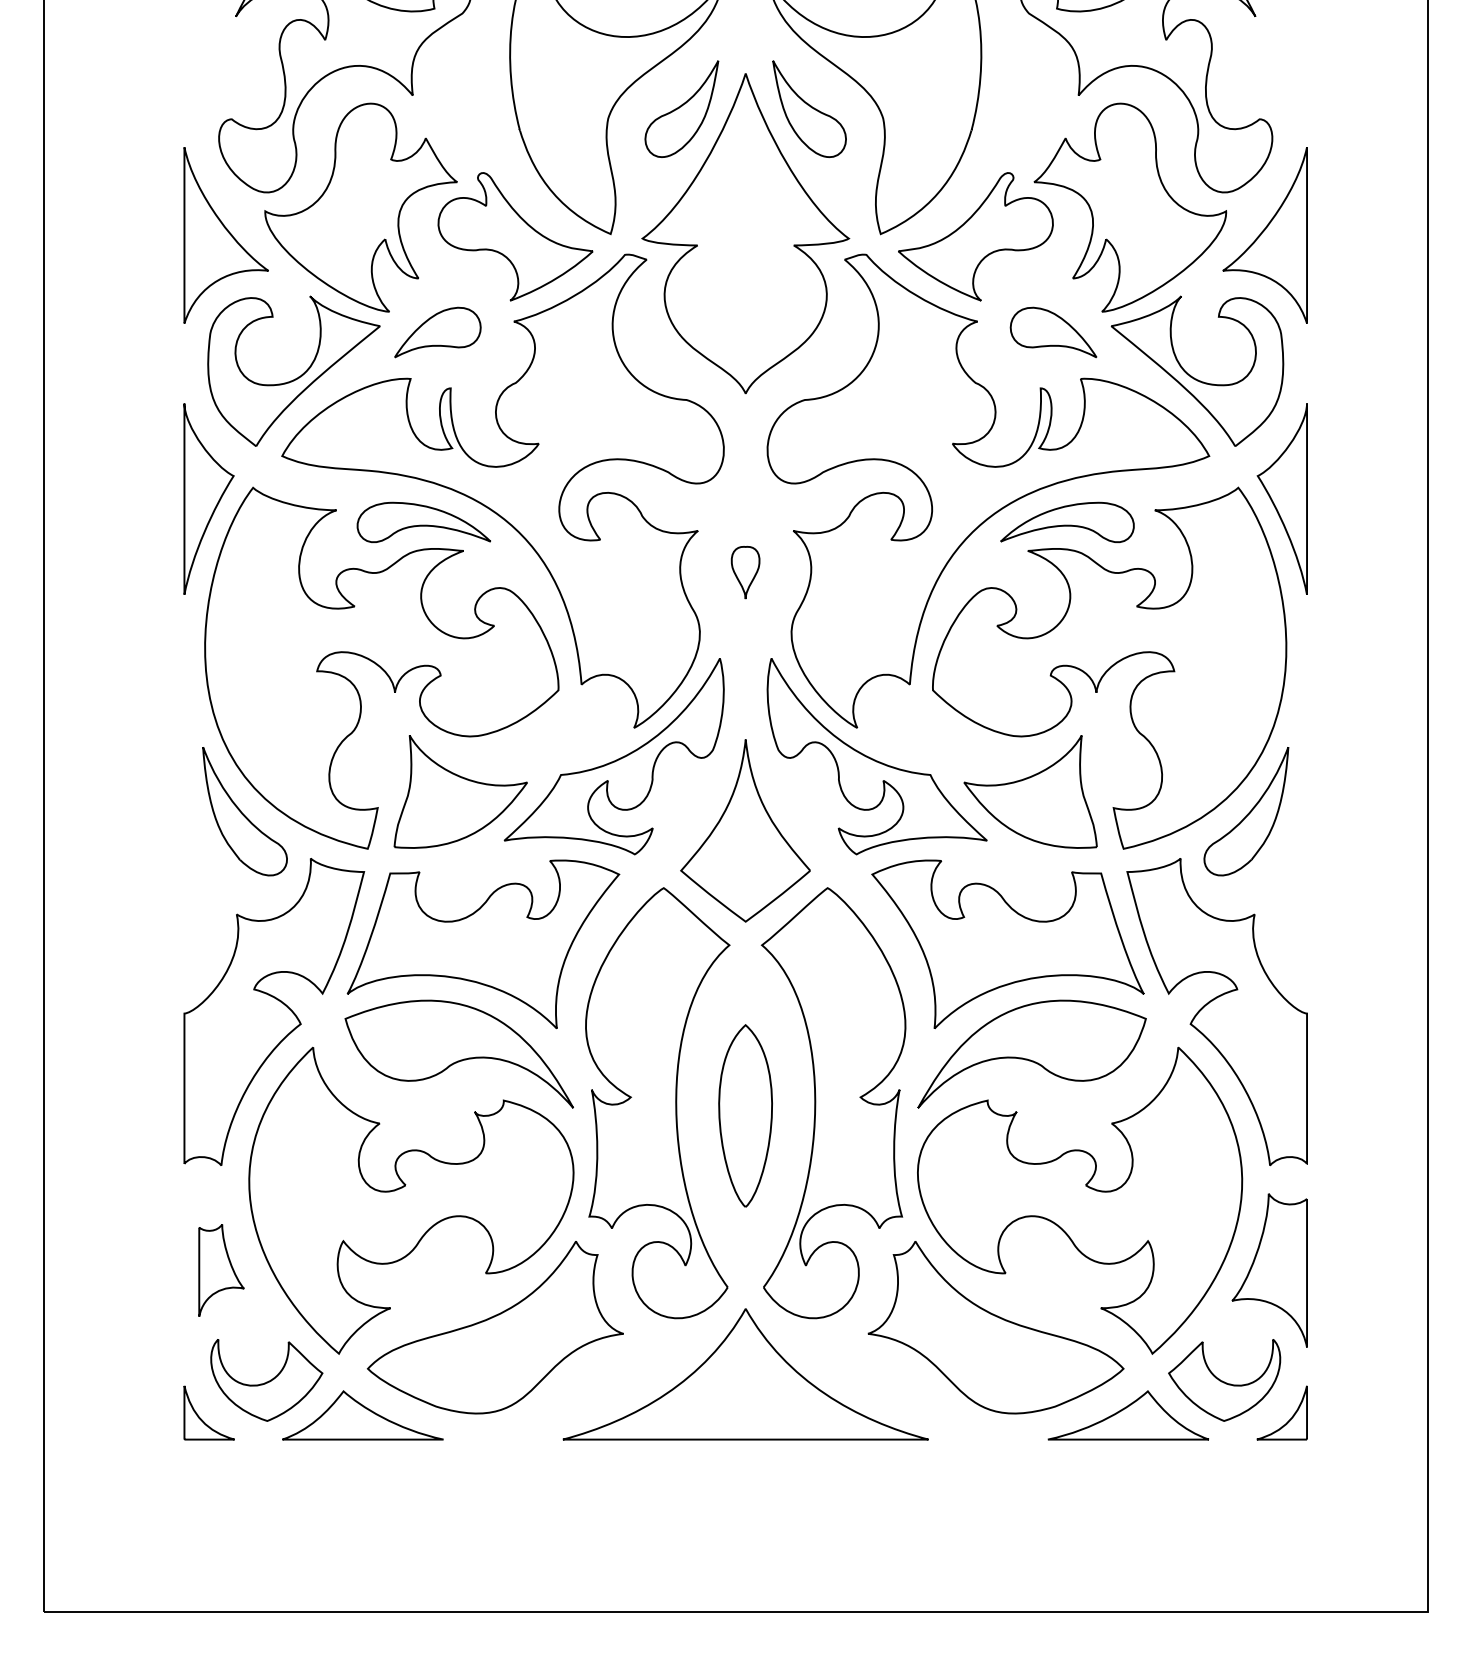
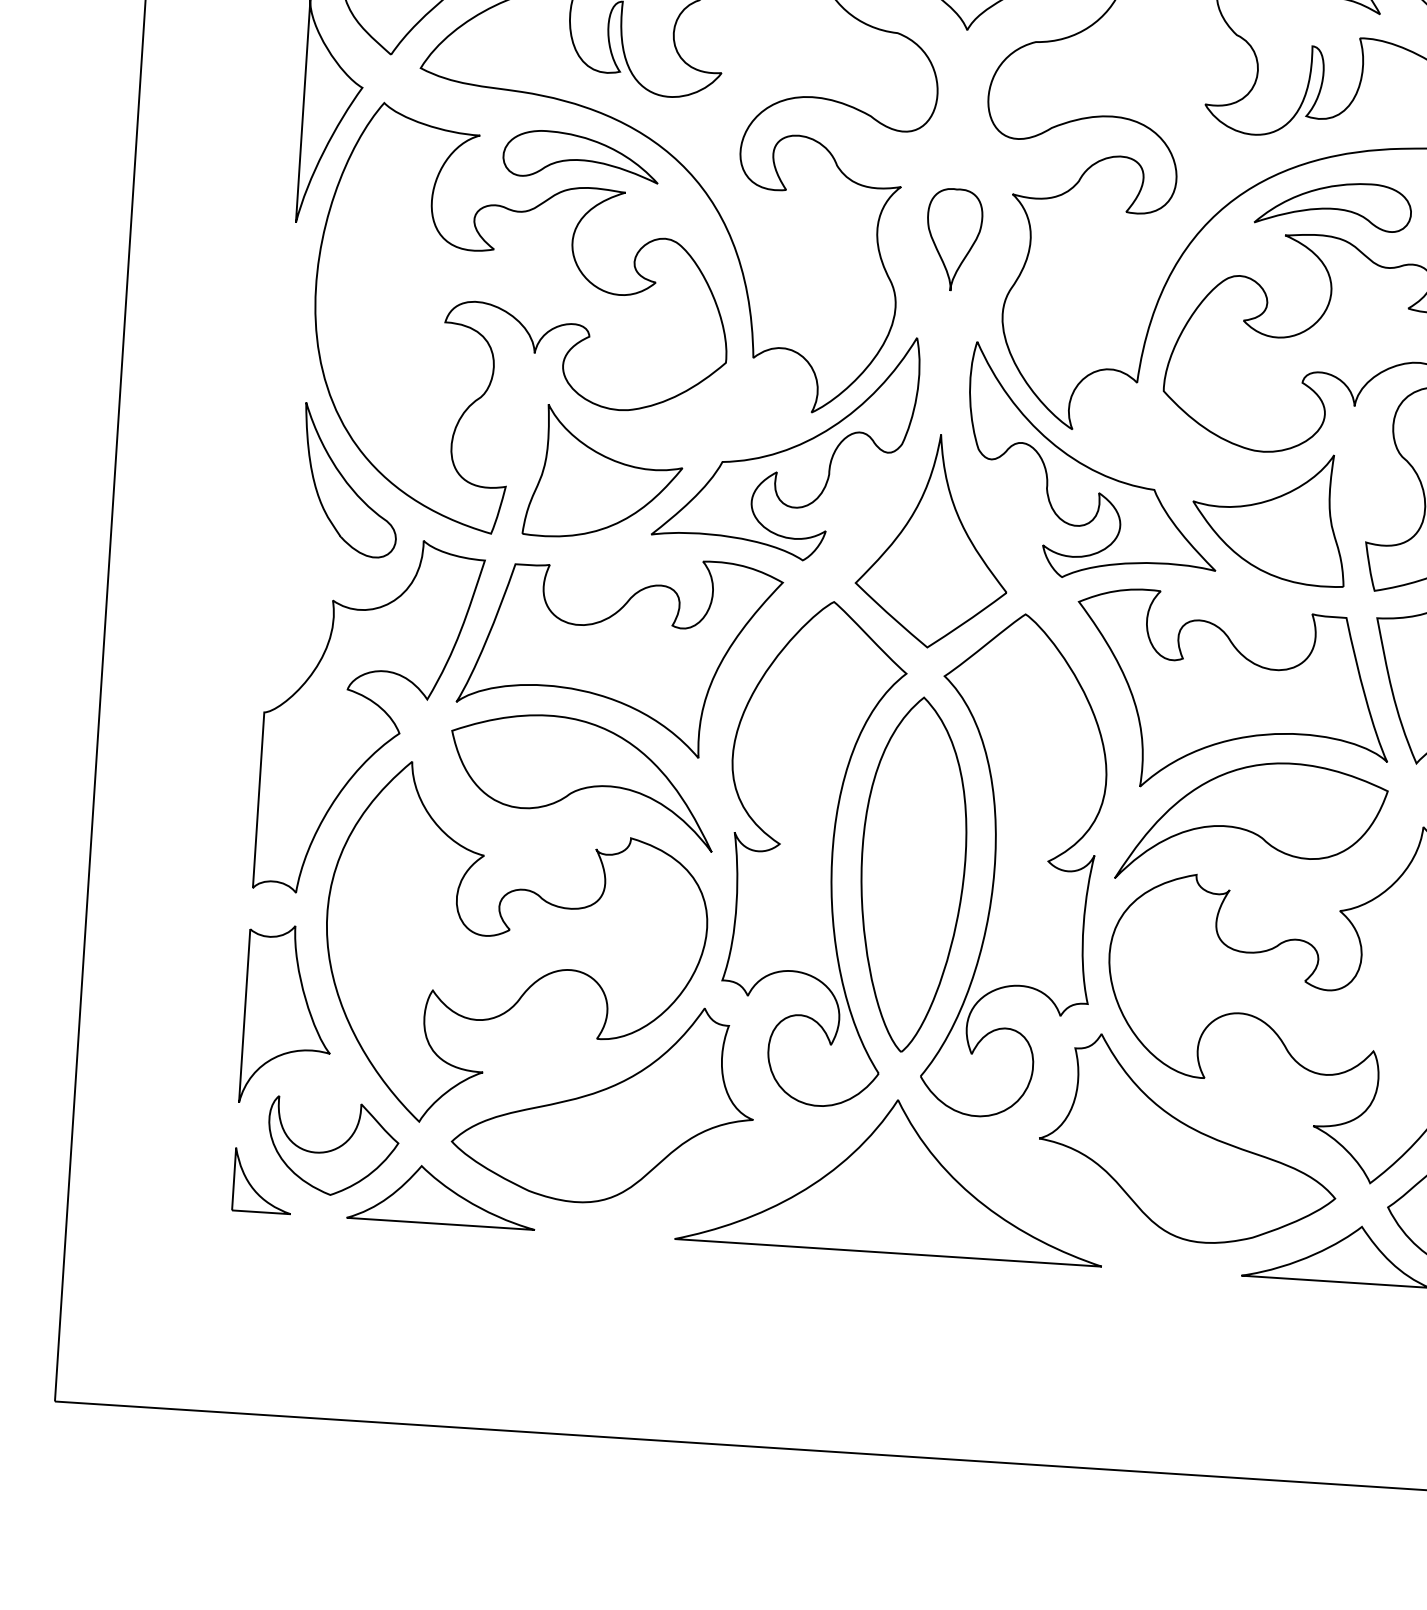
part: (745, 572) -> (953, 239), size x1.67
part: (745, 1115) -> (912, 873), size x1.67
part: (221, 1270) -> (288, 1015), size x1.67

